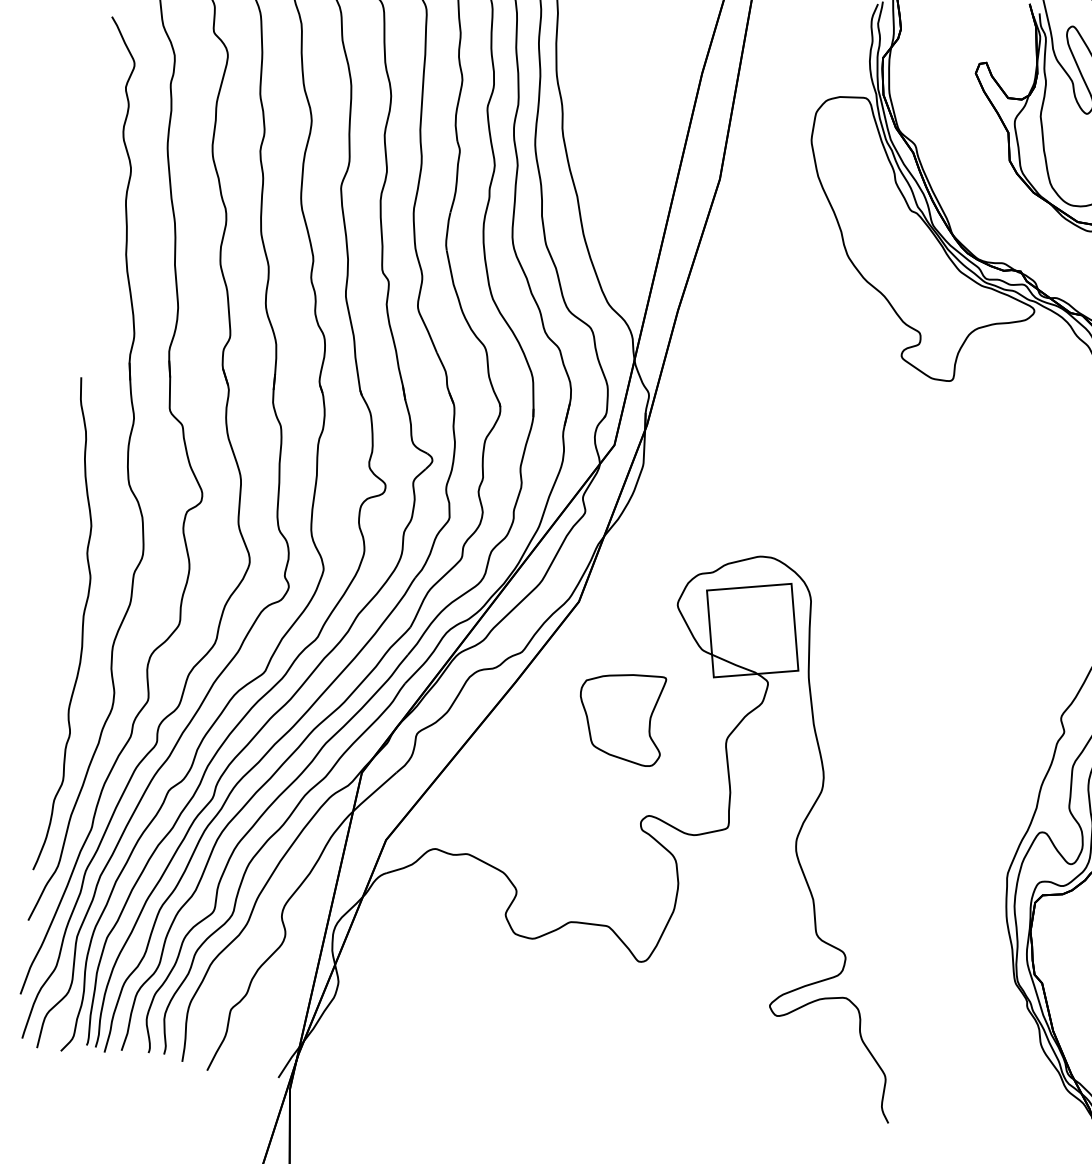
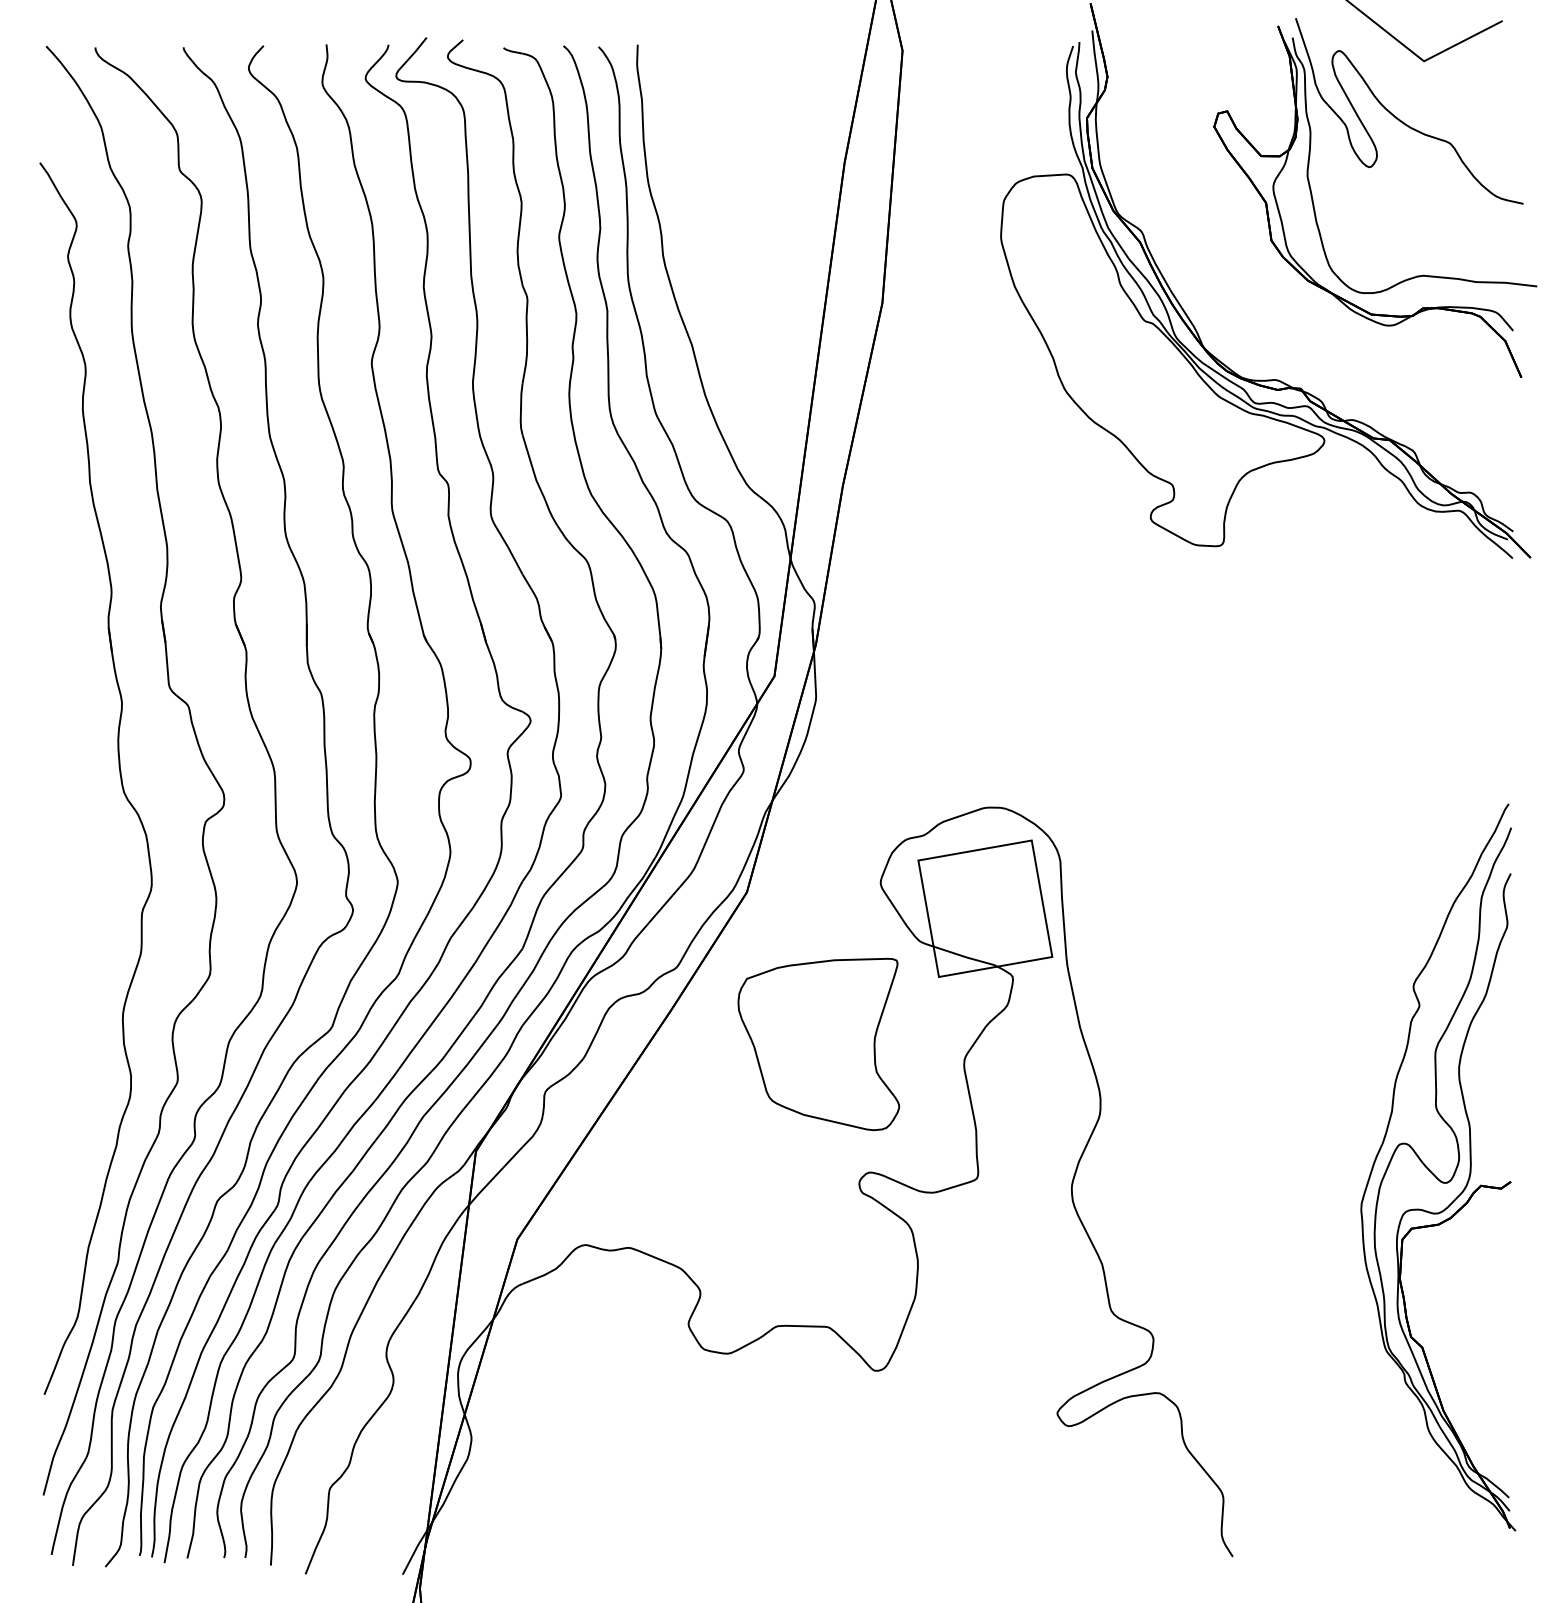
curve: (82, 622) -> (78, 985), removed
part: (620, 718) -> (818, 1044), size x1.4

